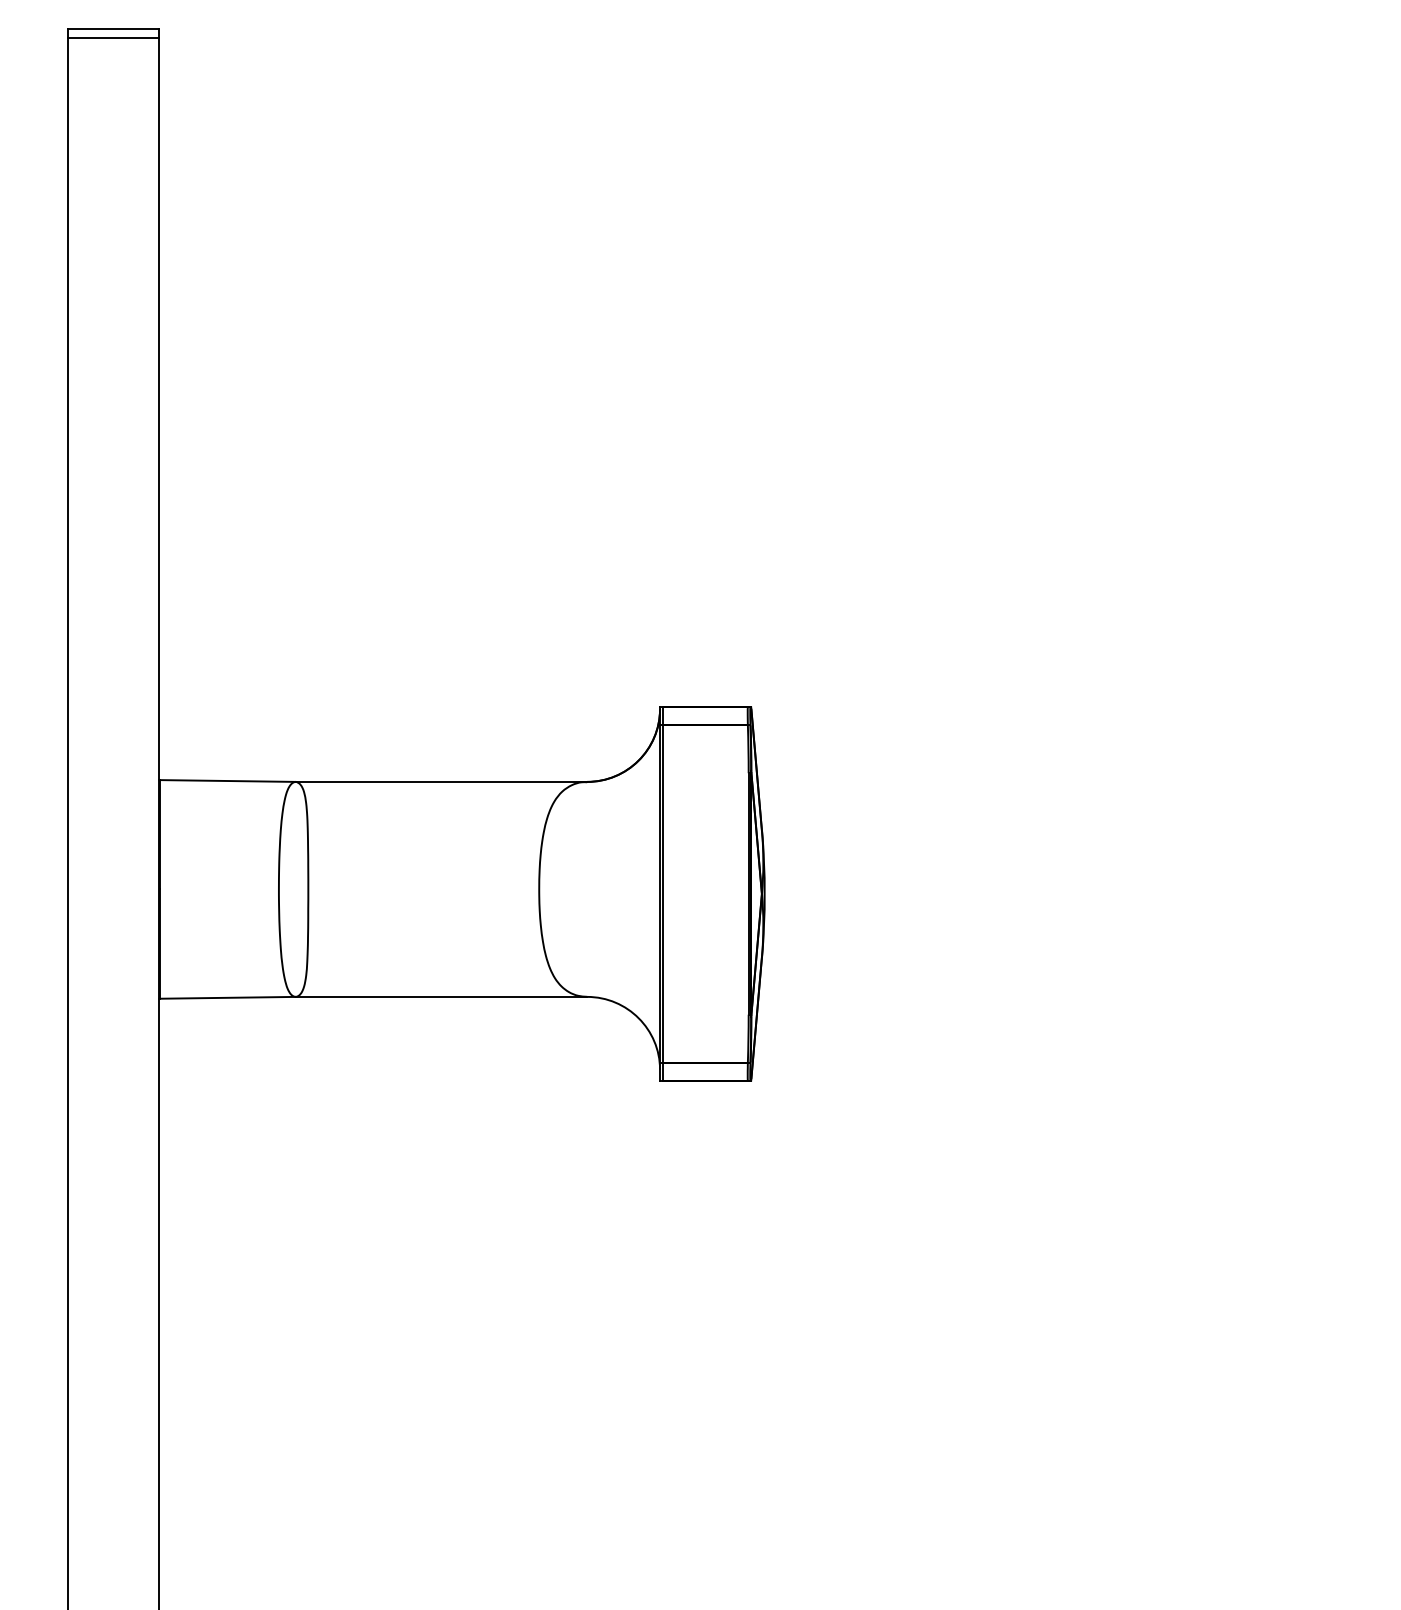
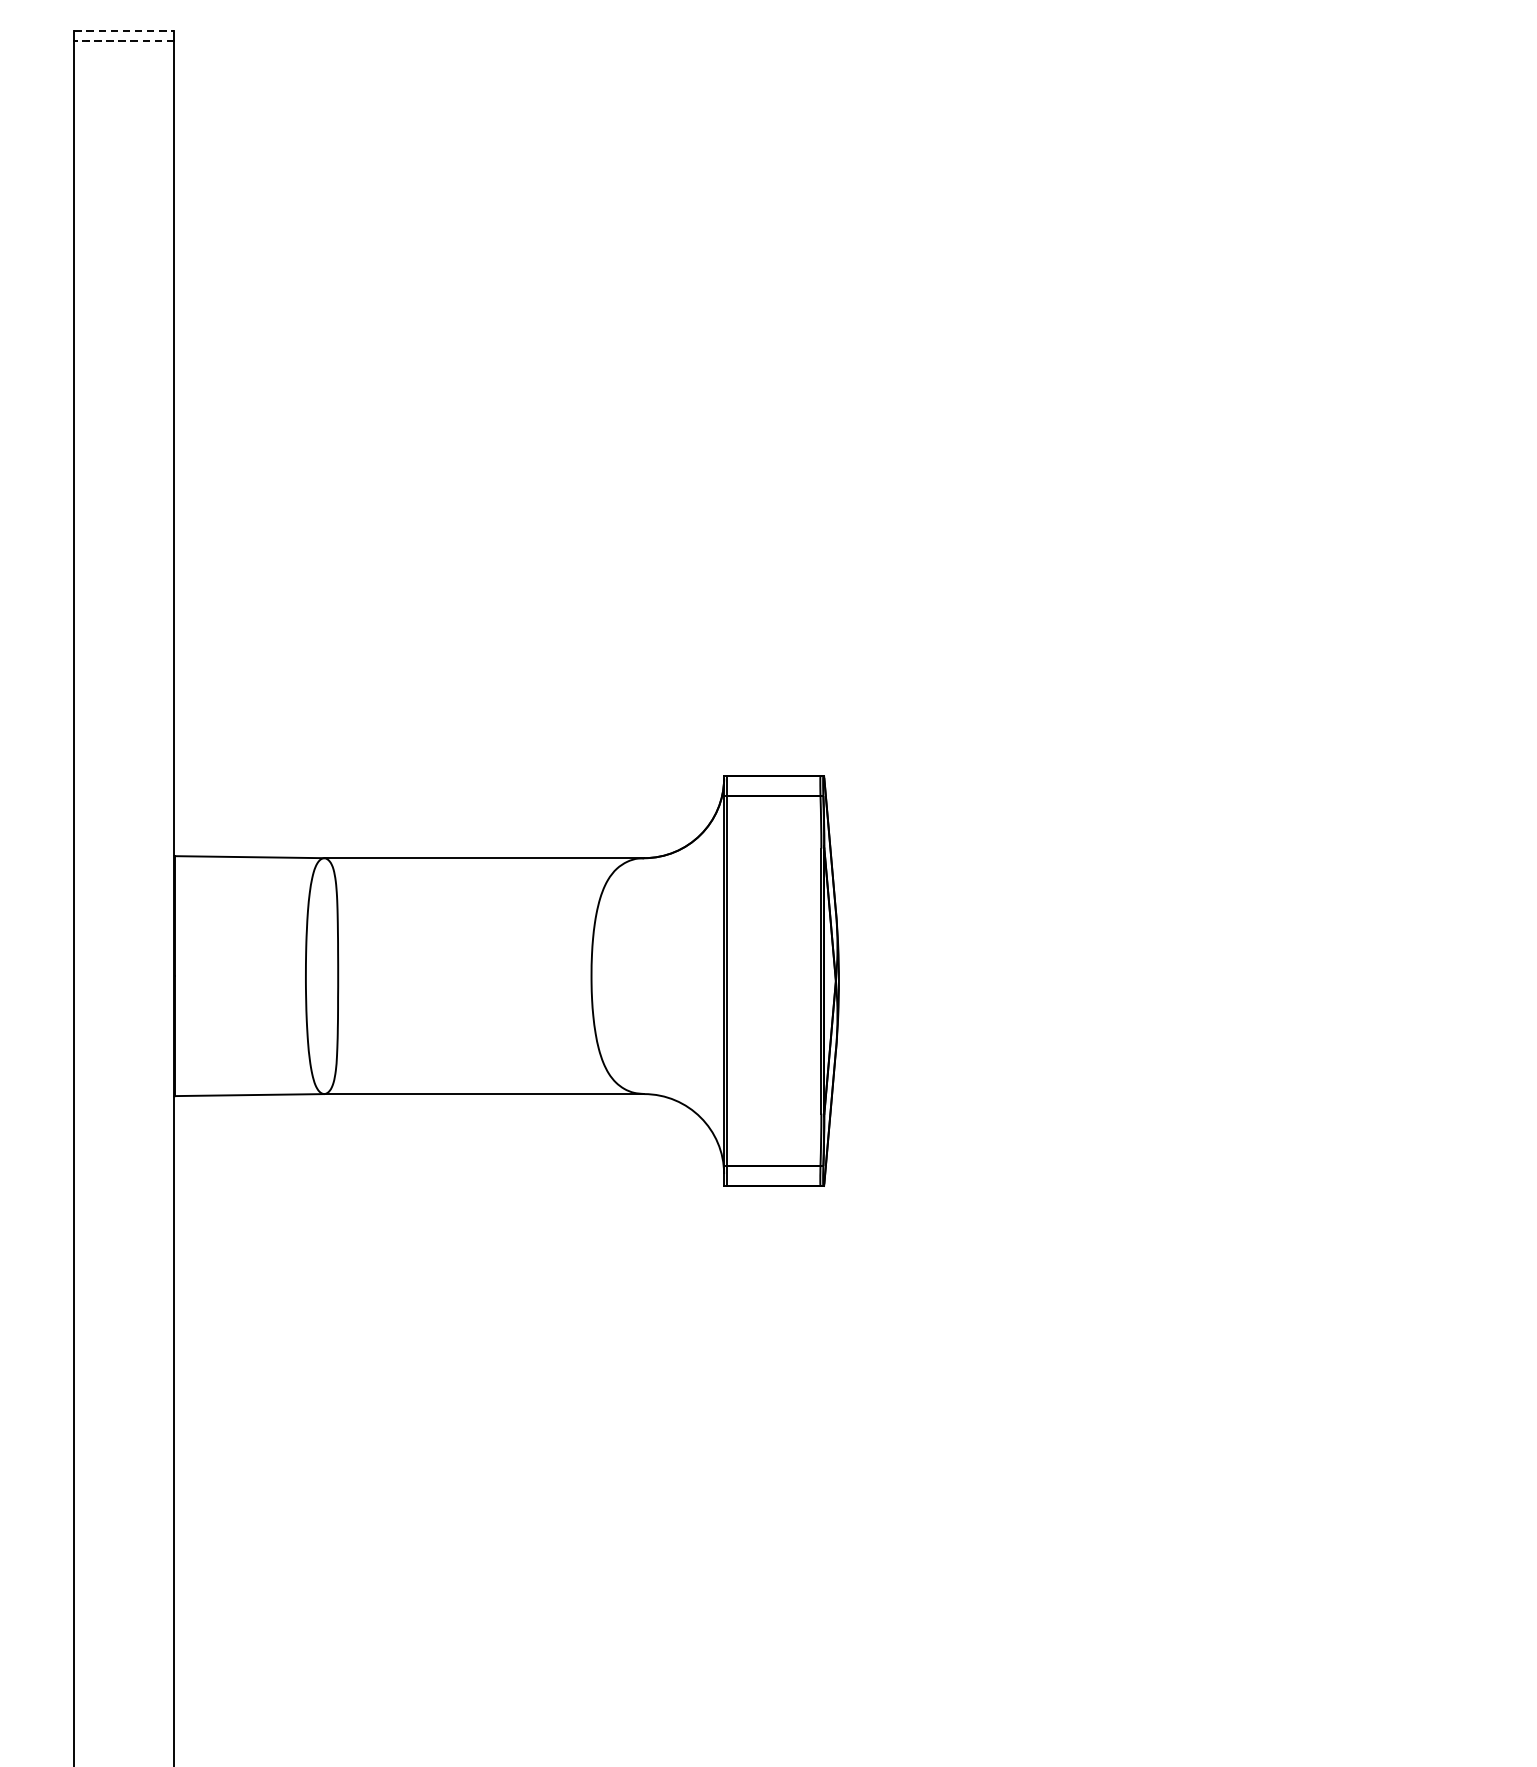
line: (113, 28) -> (124, 31), solid -> dashed
line: (113, 37) -> (124, 41), solid -> dashed

